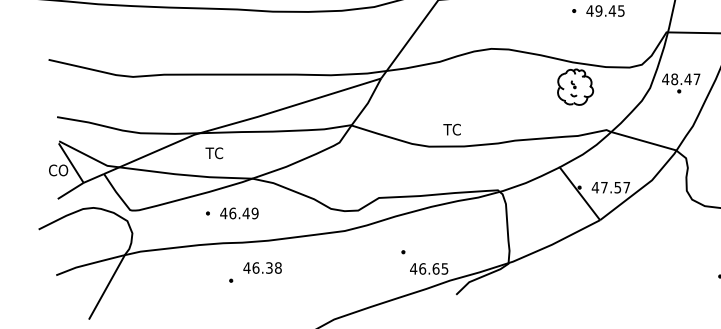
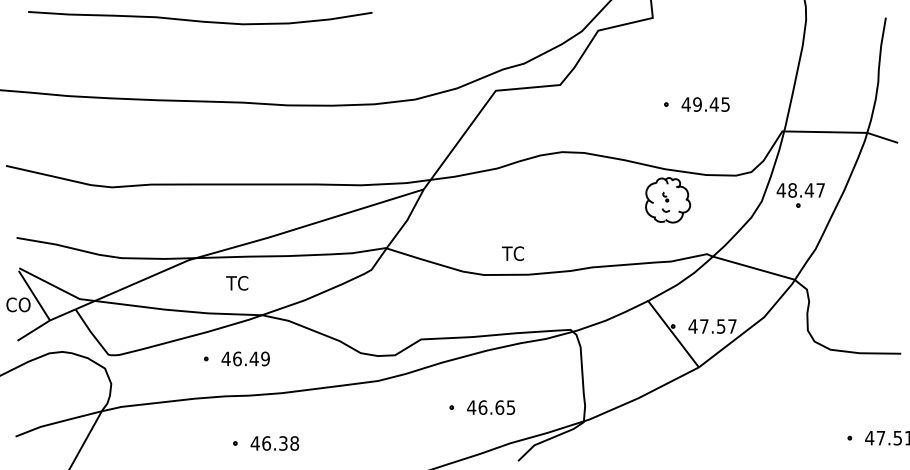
text: (214, 153) -> (237, 283), moved
text: (262, 268) -> (274, 443), moved
text: (429, 268) -> (491, 407), moved

